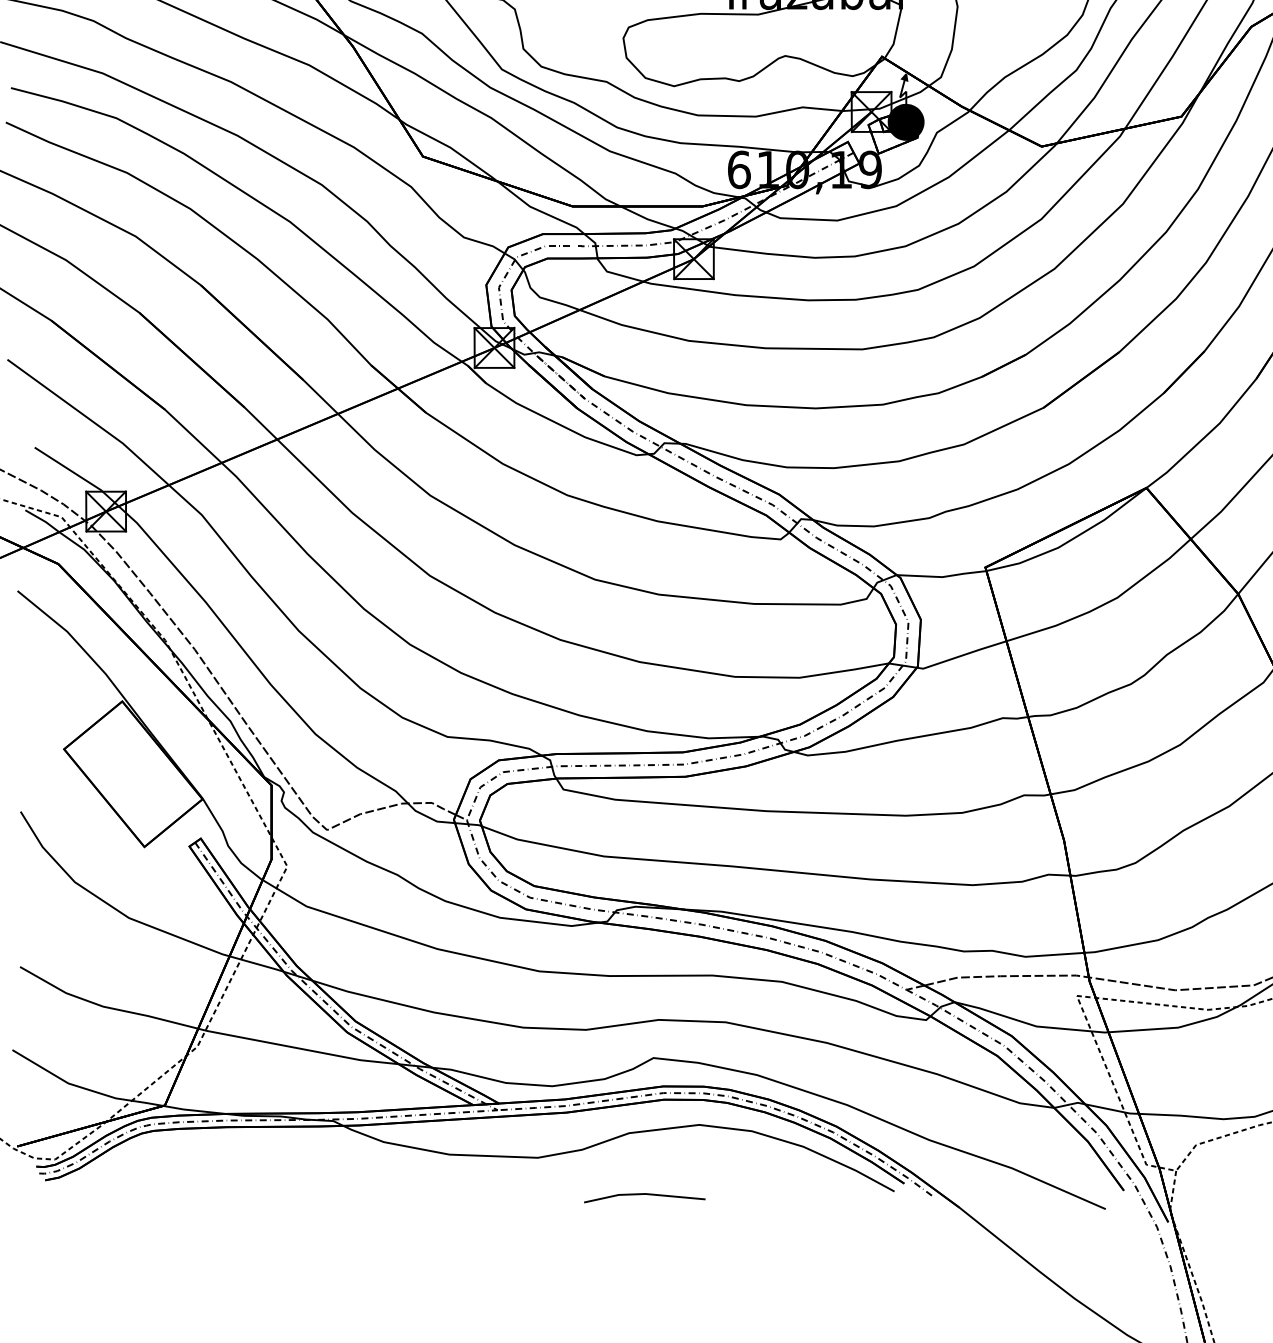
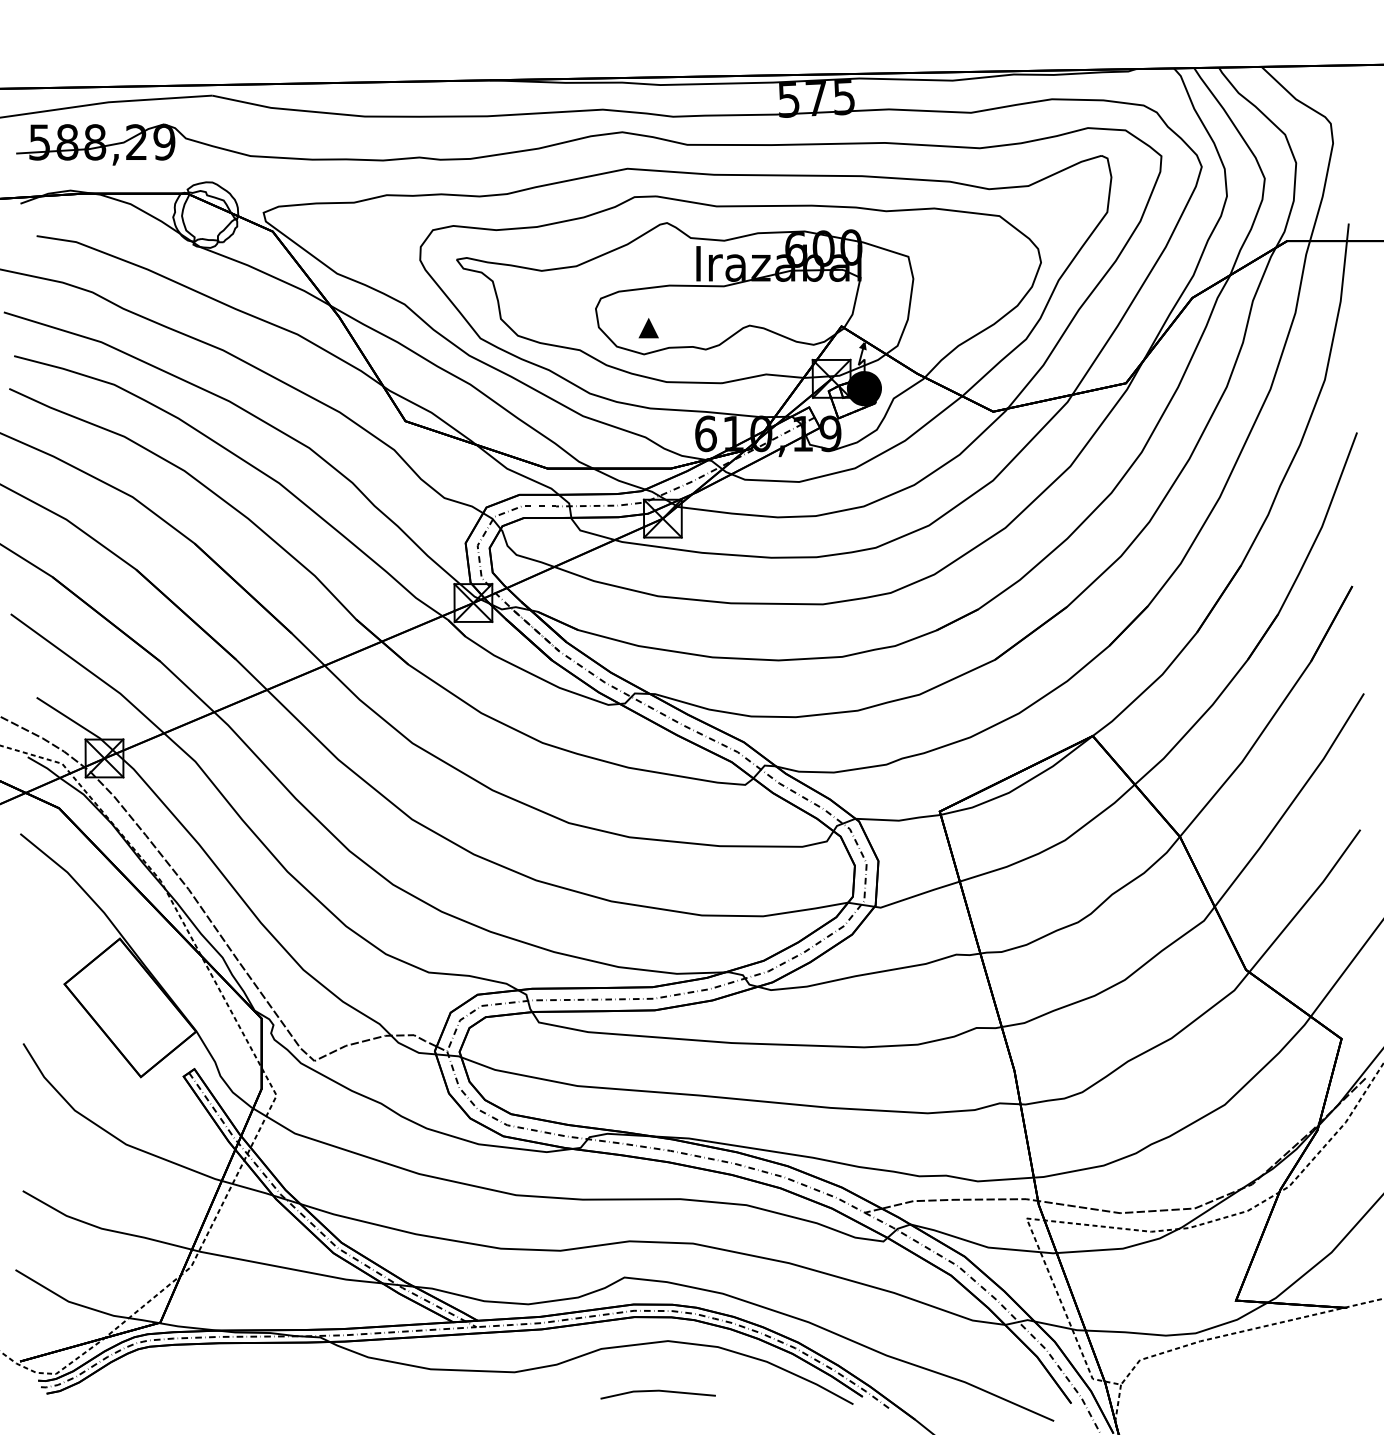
part: (678, 58) -> (648, 328), added
line: (644, 1194) -> (657, 1391), moved

